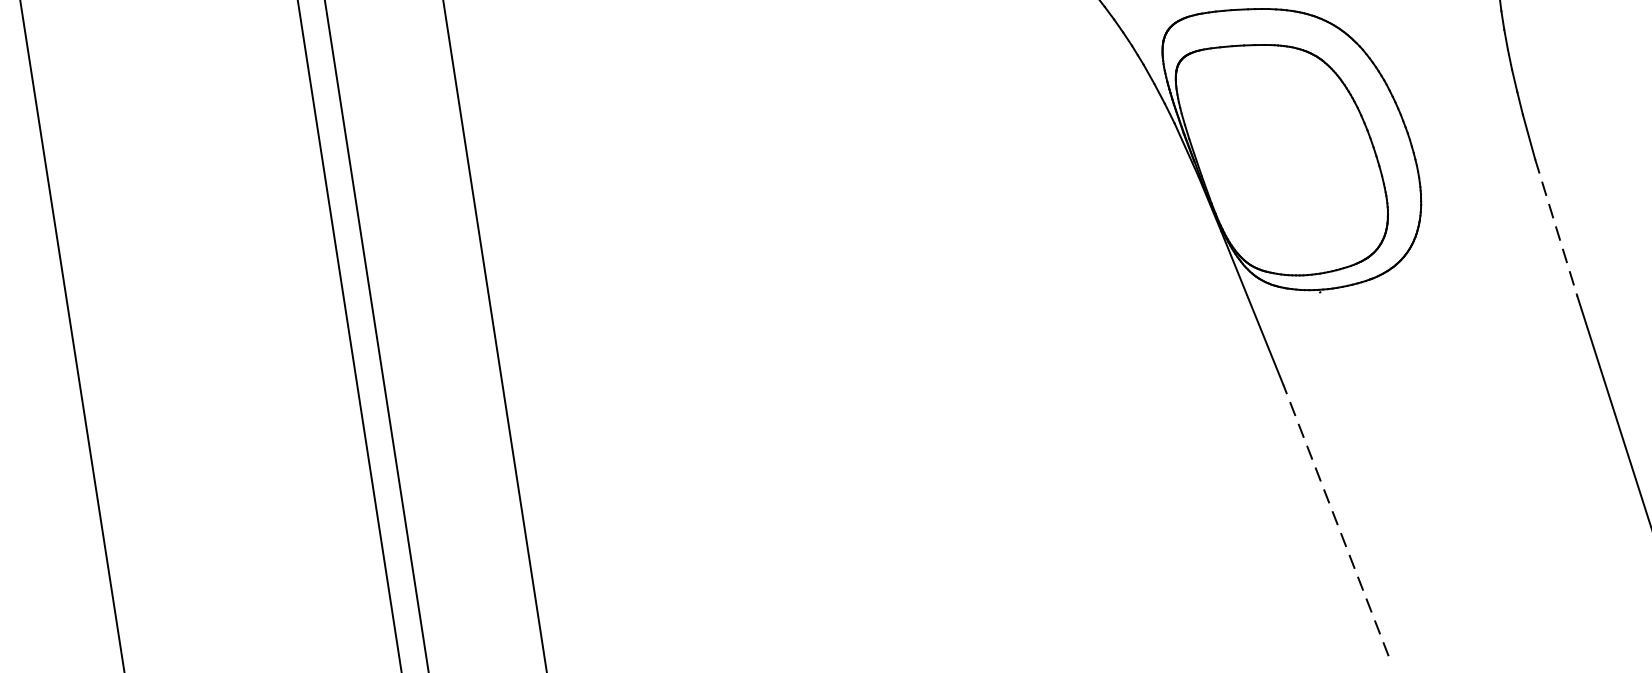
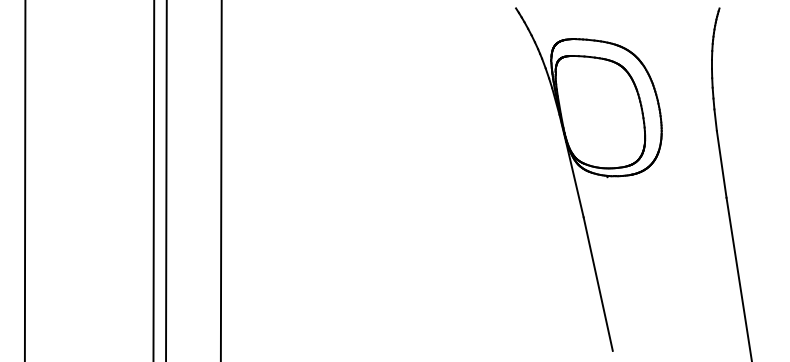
line: (1555, 228) -> (721, 164), dashed -> solid
line: (1336, 519) -> (598, 283), dashed -> solid

